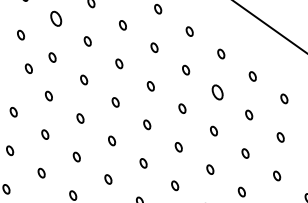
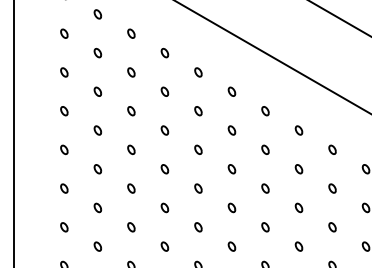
part: (56, 19) -> (131, 111), size x0.62
part: (28, 68) -> (97, 169), moved
part: (217, 92) -> (298, 169), size x0.62

